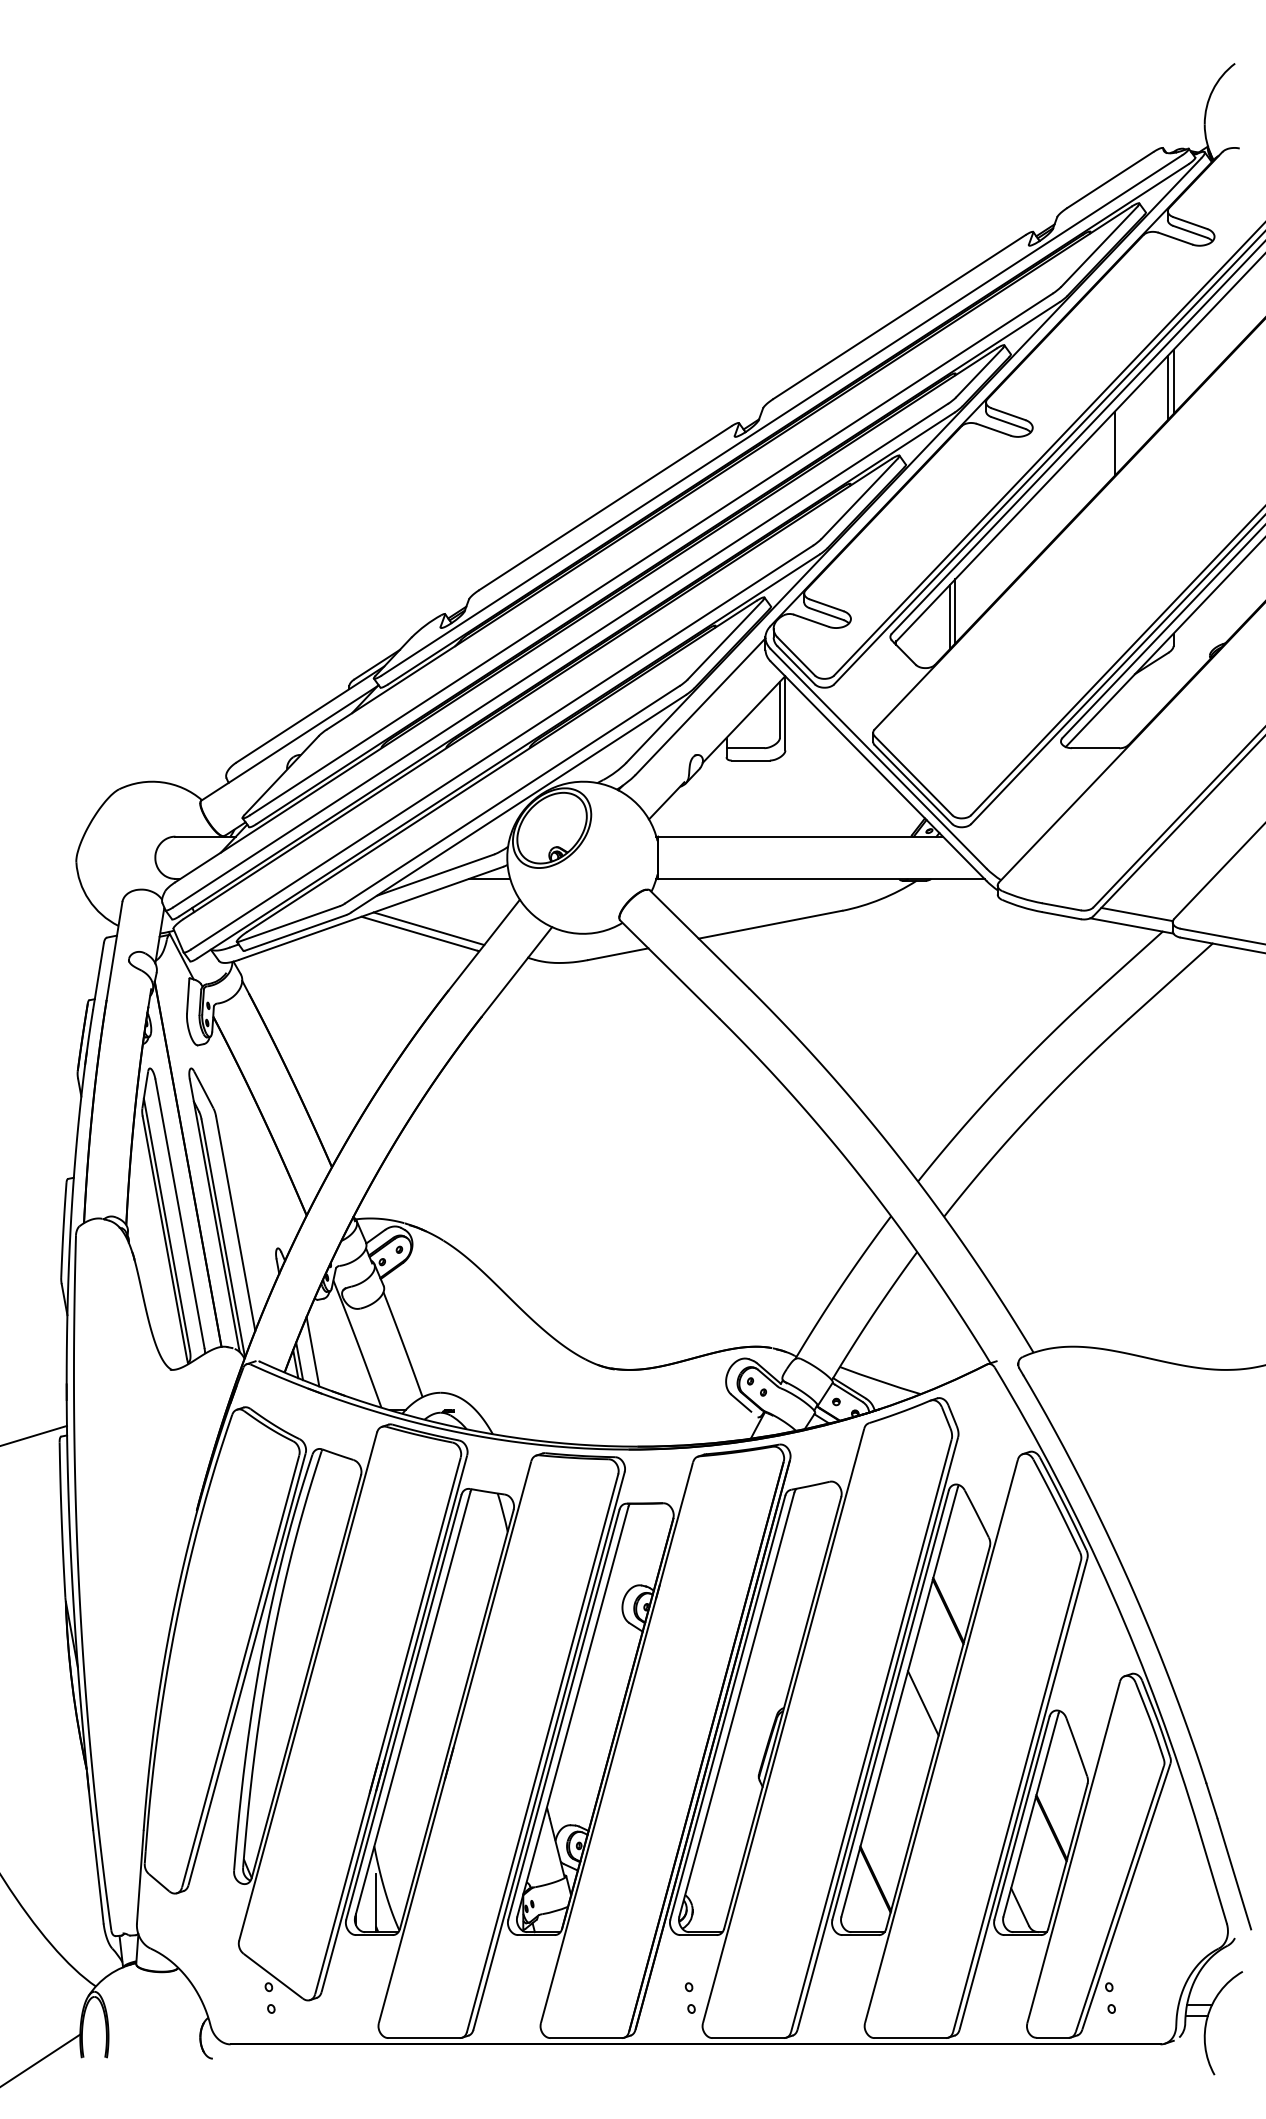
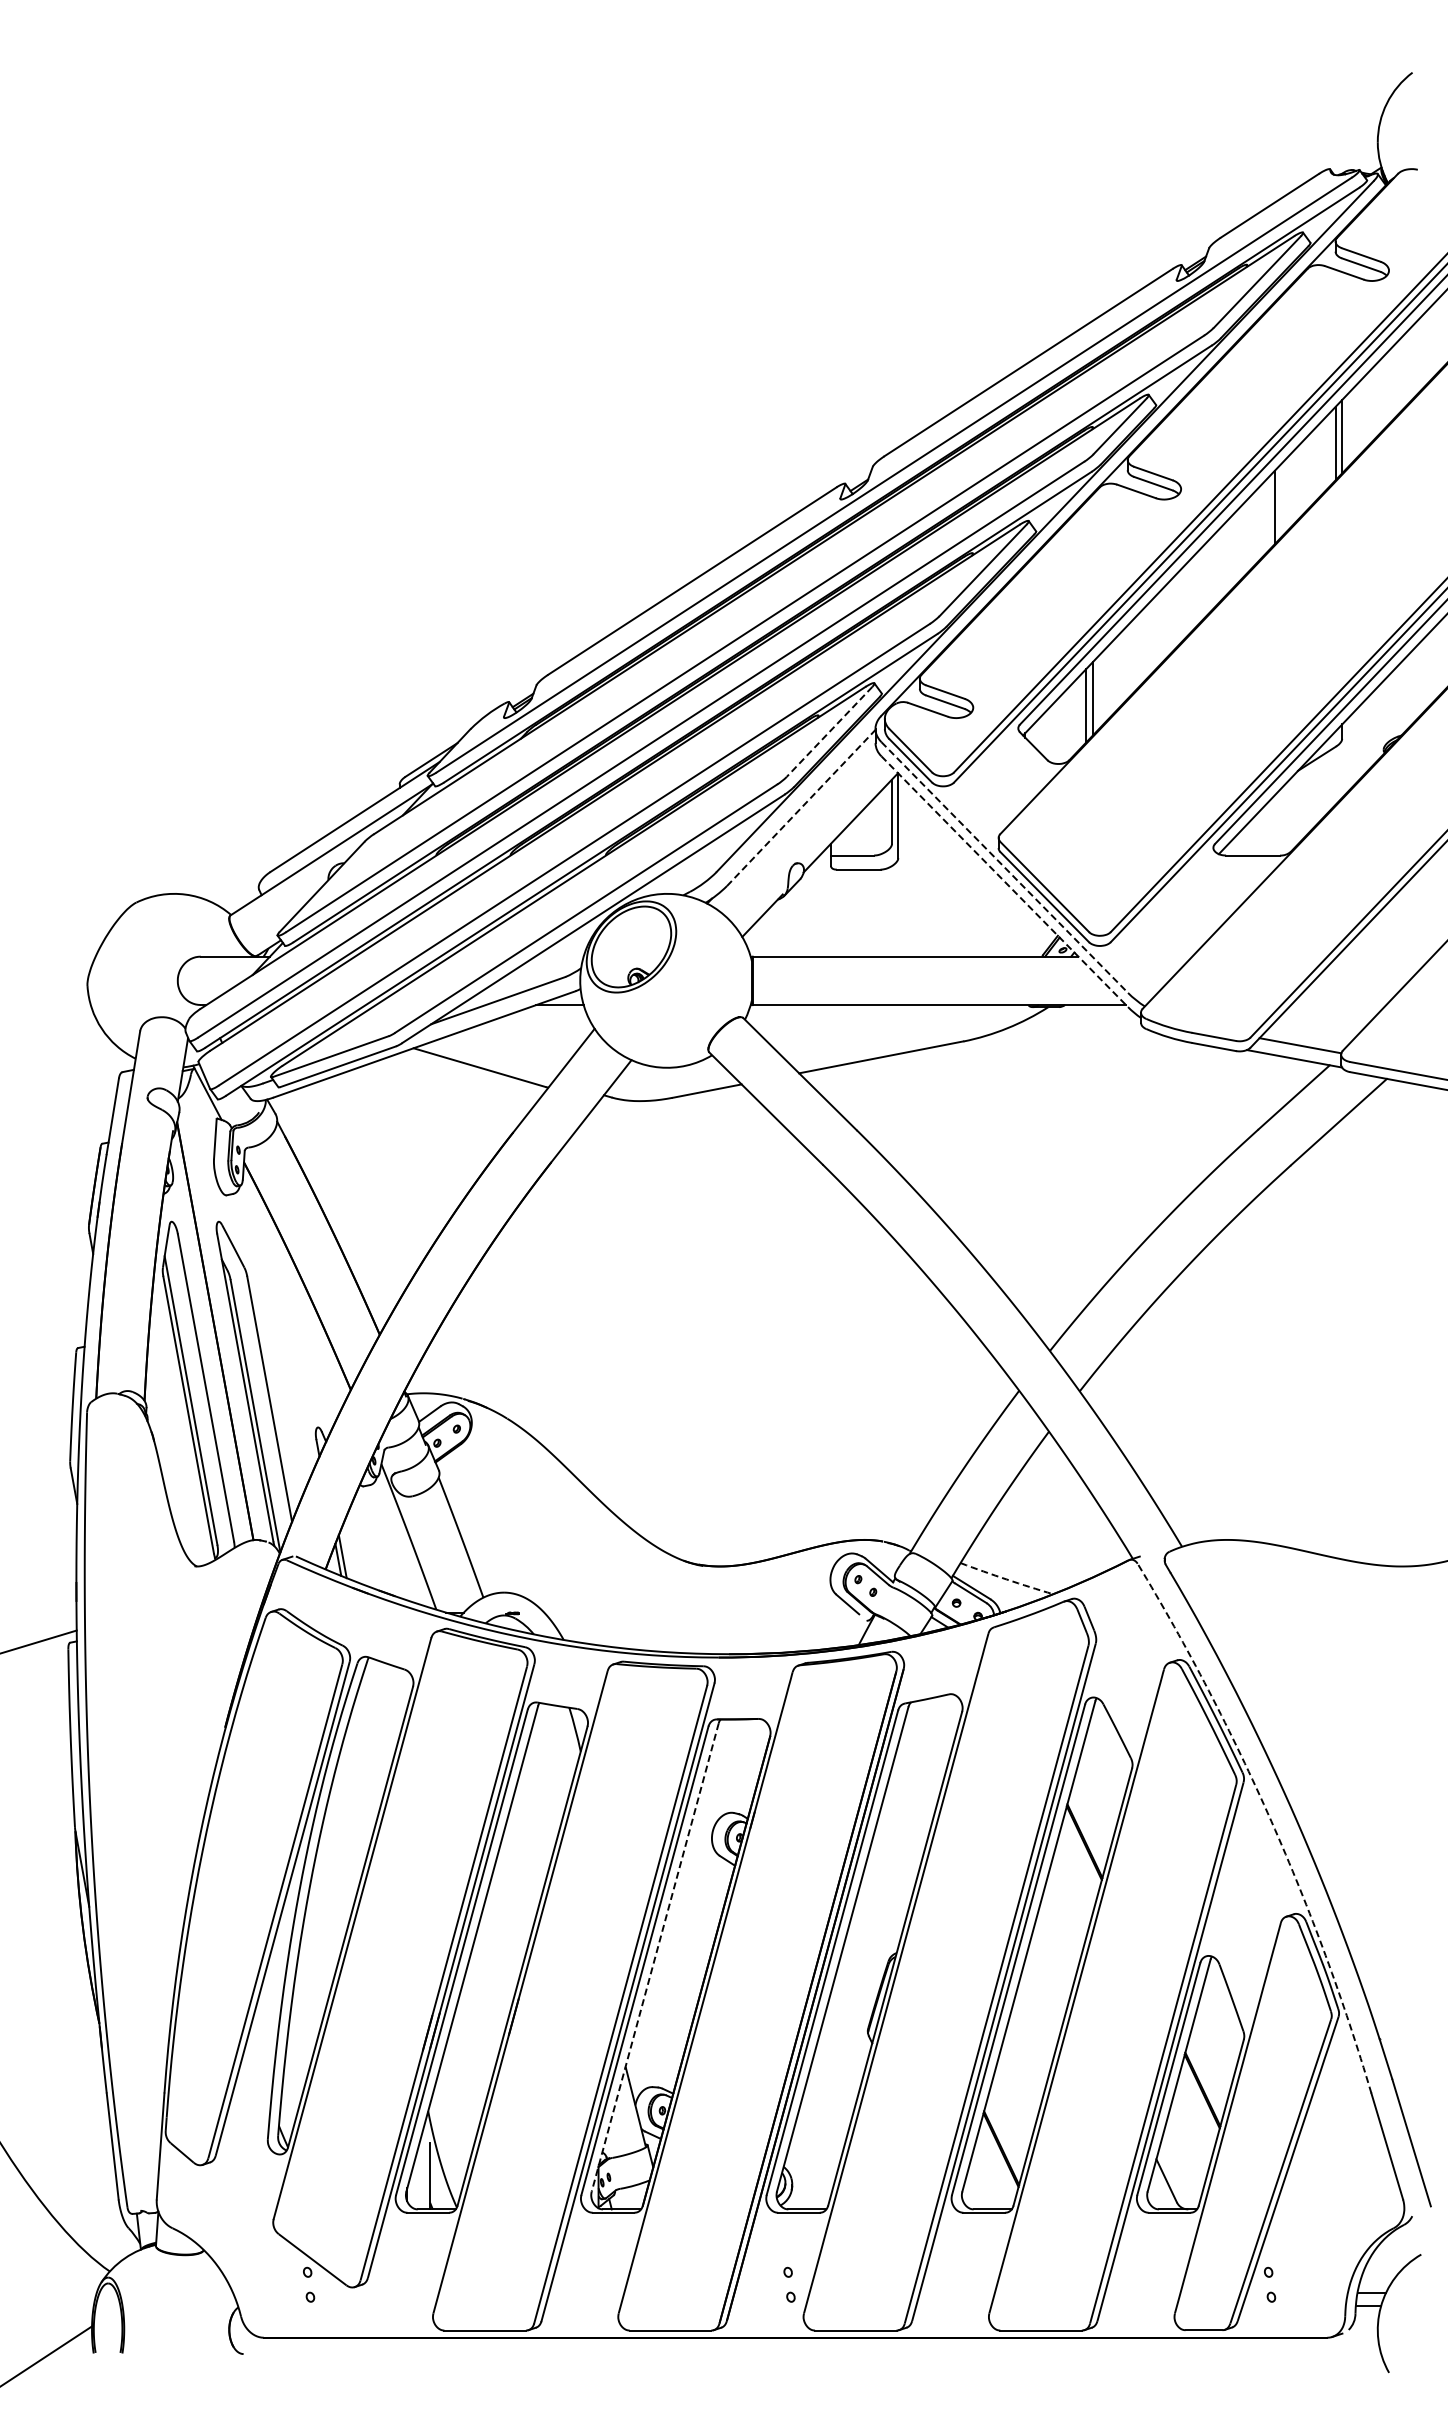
line: (725, 640) -> (829, 732), solid -> dashed
line: (700, 707) -> (801, 808), solid -> dashed
line: (878, 758) -> (1004, 867), solid -> dashed
line: (878, 770) -> (1004, 881), solid -> dashed
line: (428, 928) -> (490, 1061), removed
line: (312, 1351) -> (357, 1545), removed
arc: (880, 1381) -> (1006, 1579), solid -> dashed
arc: (1111, 1592) -> (1271, 1821), solid -> dashed
line: (922, 1703) -> (1055, 1947), removed
line: (573, 1711) -> (655, 1957), solid -> dashed

